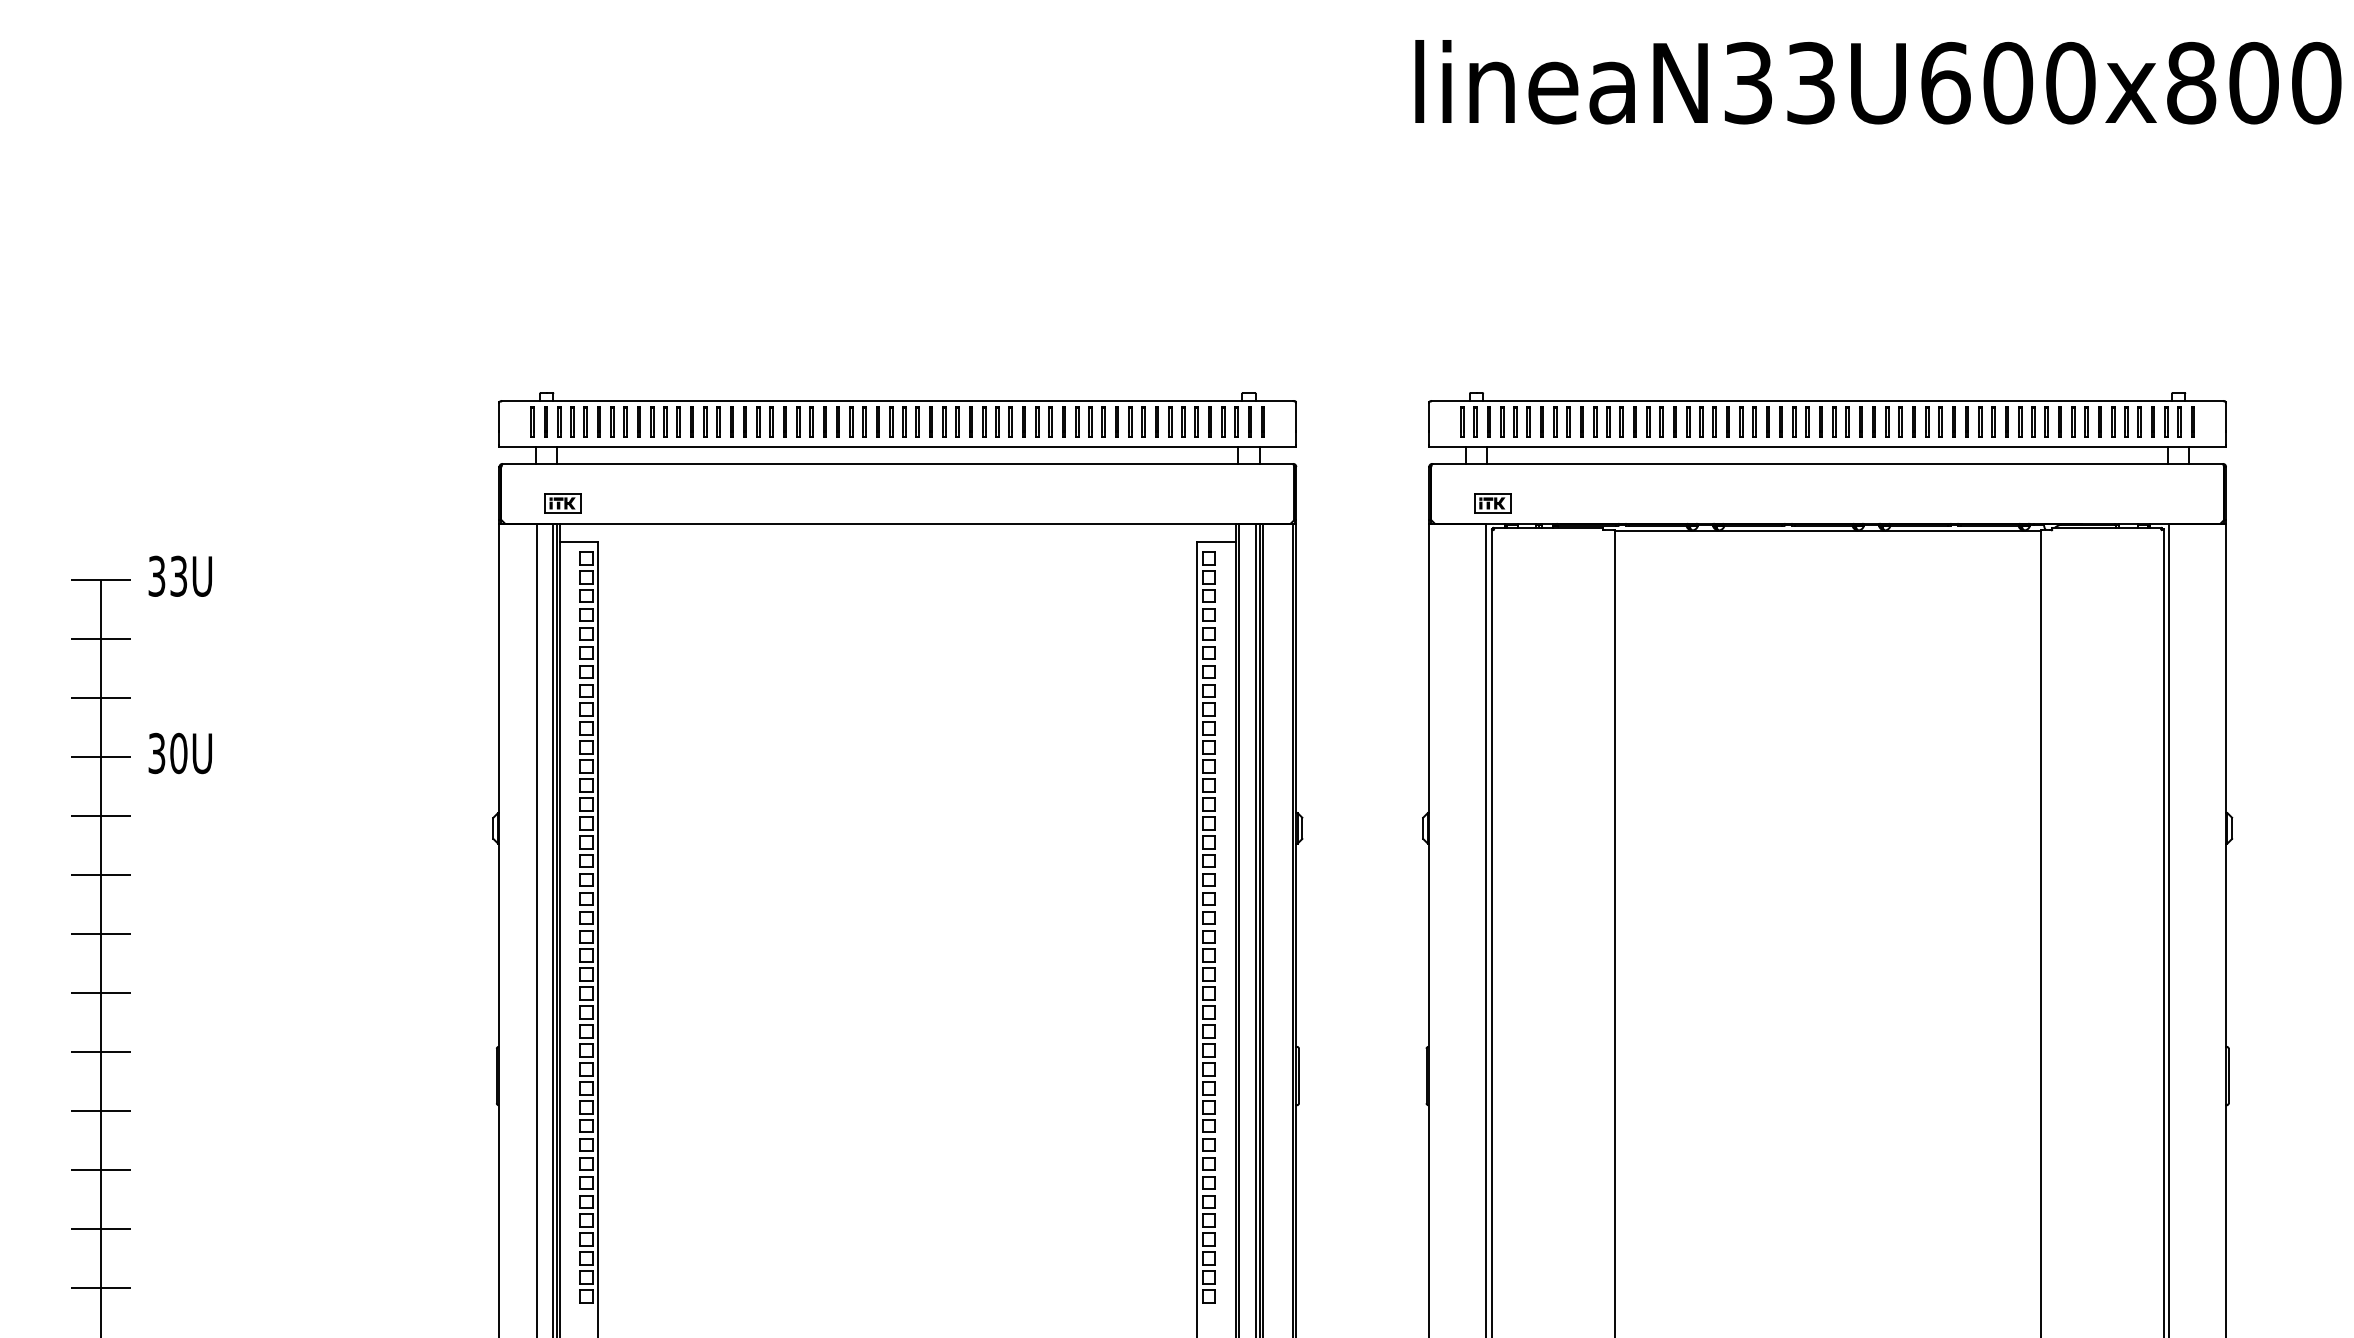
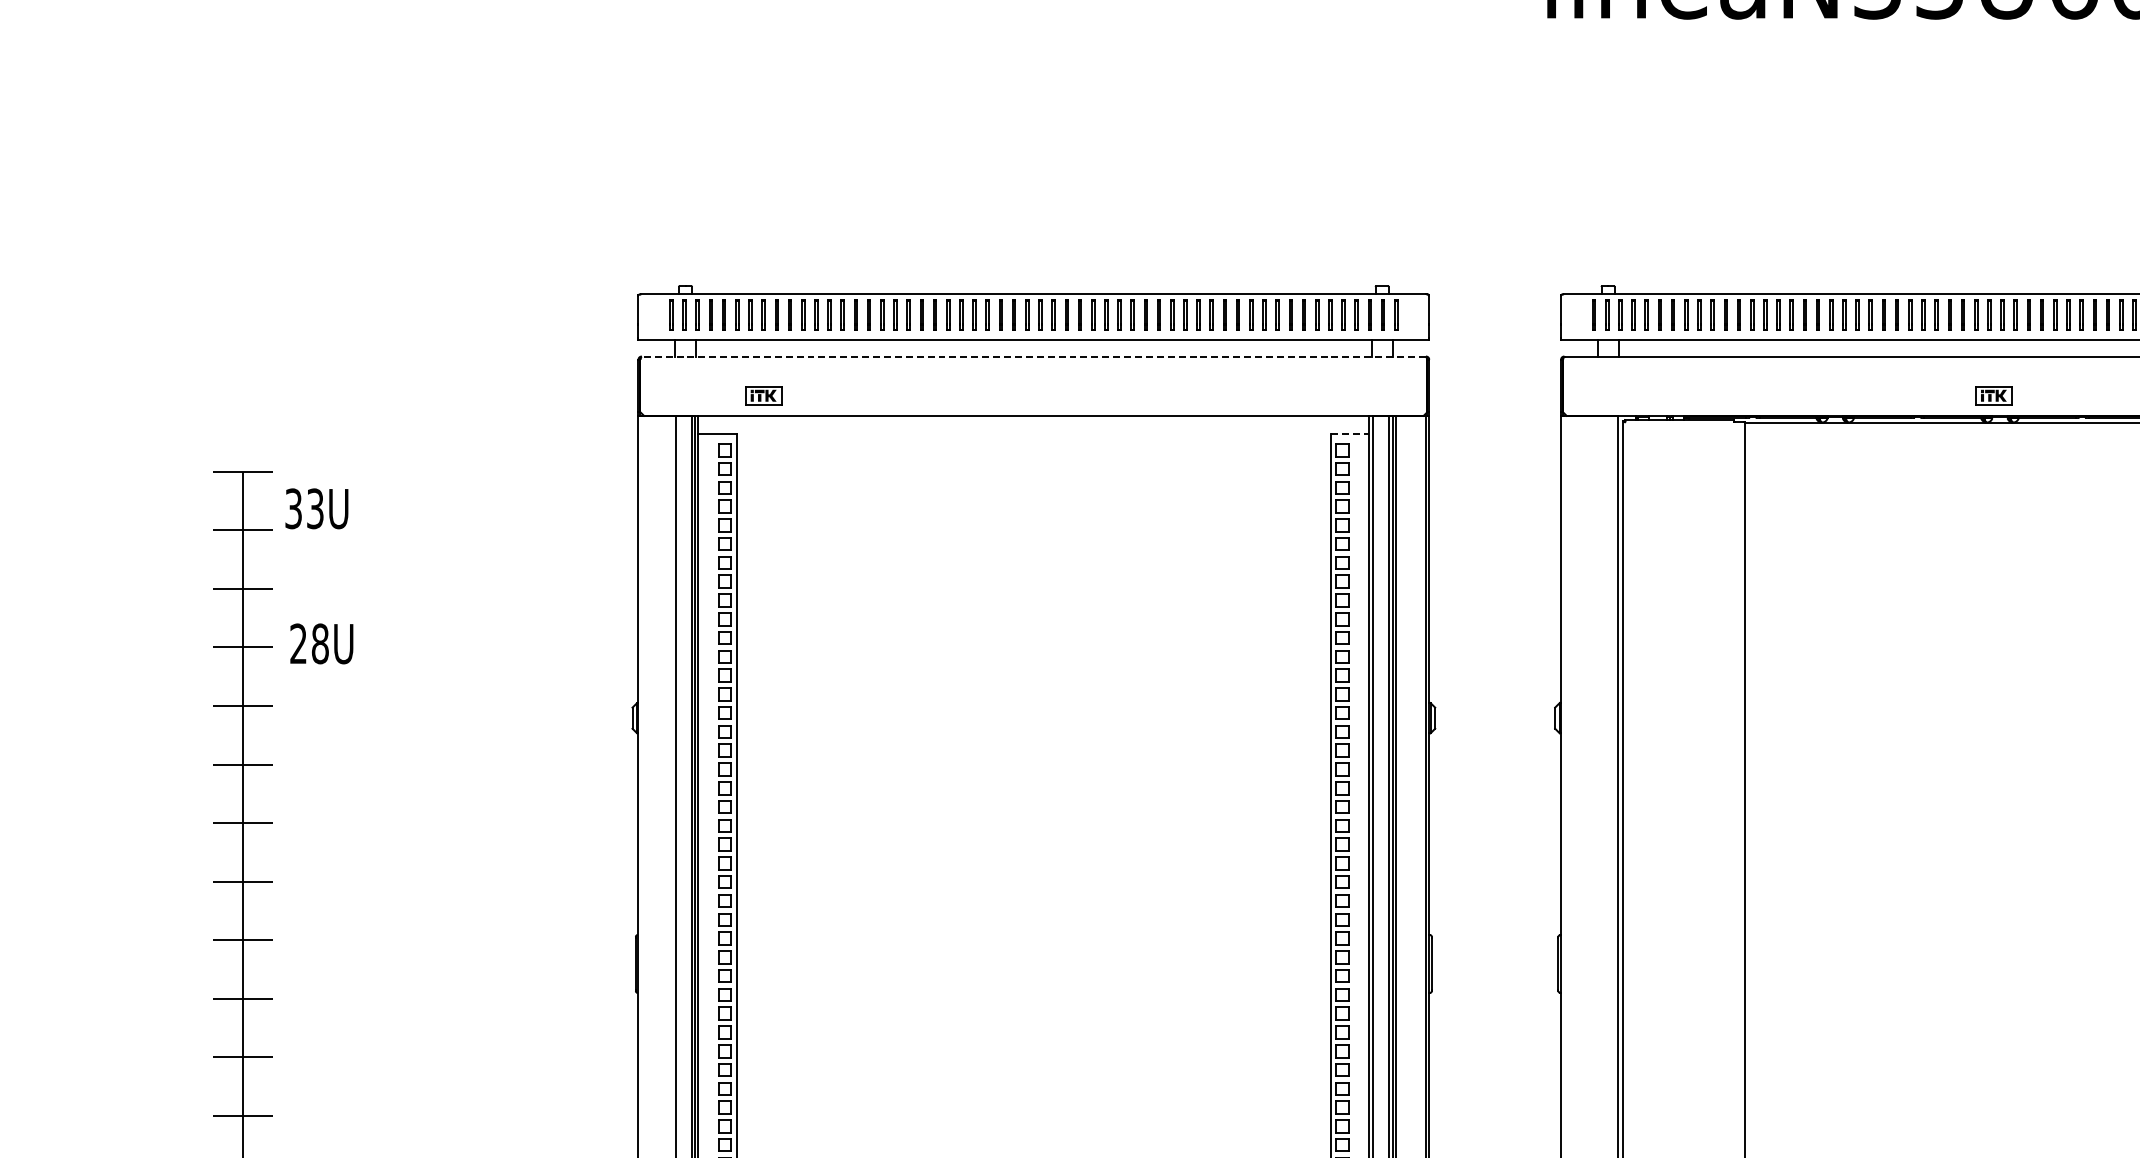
line: (897, 463) -> (1033, 356), solid -> dashed
part: (562, 503) -> (763, 395), moved
part: (1492, 503) -> (1994, 395), moved
line: (1217, 542) -> (1351, 434), solid -> dashed
text: (179, 575) -> (316, 507), moved
text: (167, 753) -> (309, 643), 30U -> 28U

